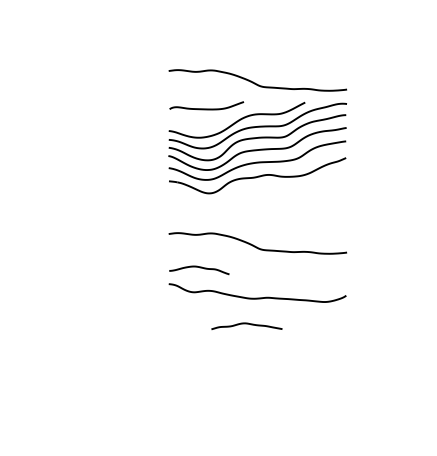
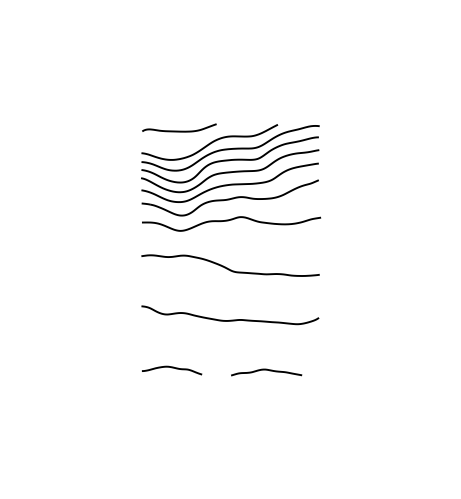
curve: (256, 83) -> (229, 105), removed
curve: (258, 198) -> (231, 220), added
curve: (199, 268) -> (172, 368), moved
curve: (246, 324) -> (266, 370), moved

